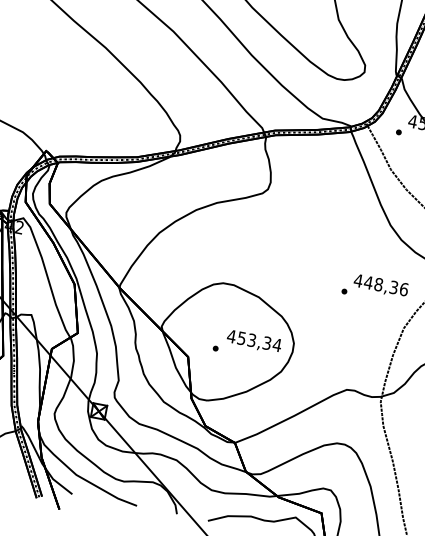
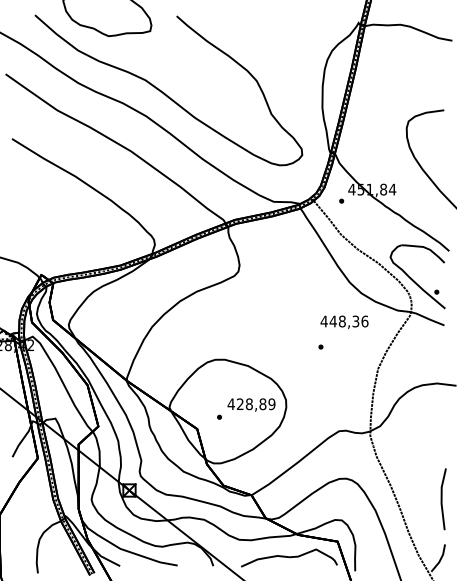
text: (381, 285) -> (344, 321), moved
text: (259, 342) -> (256, 404), 453,34 -> 428,89

